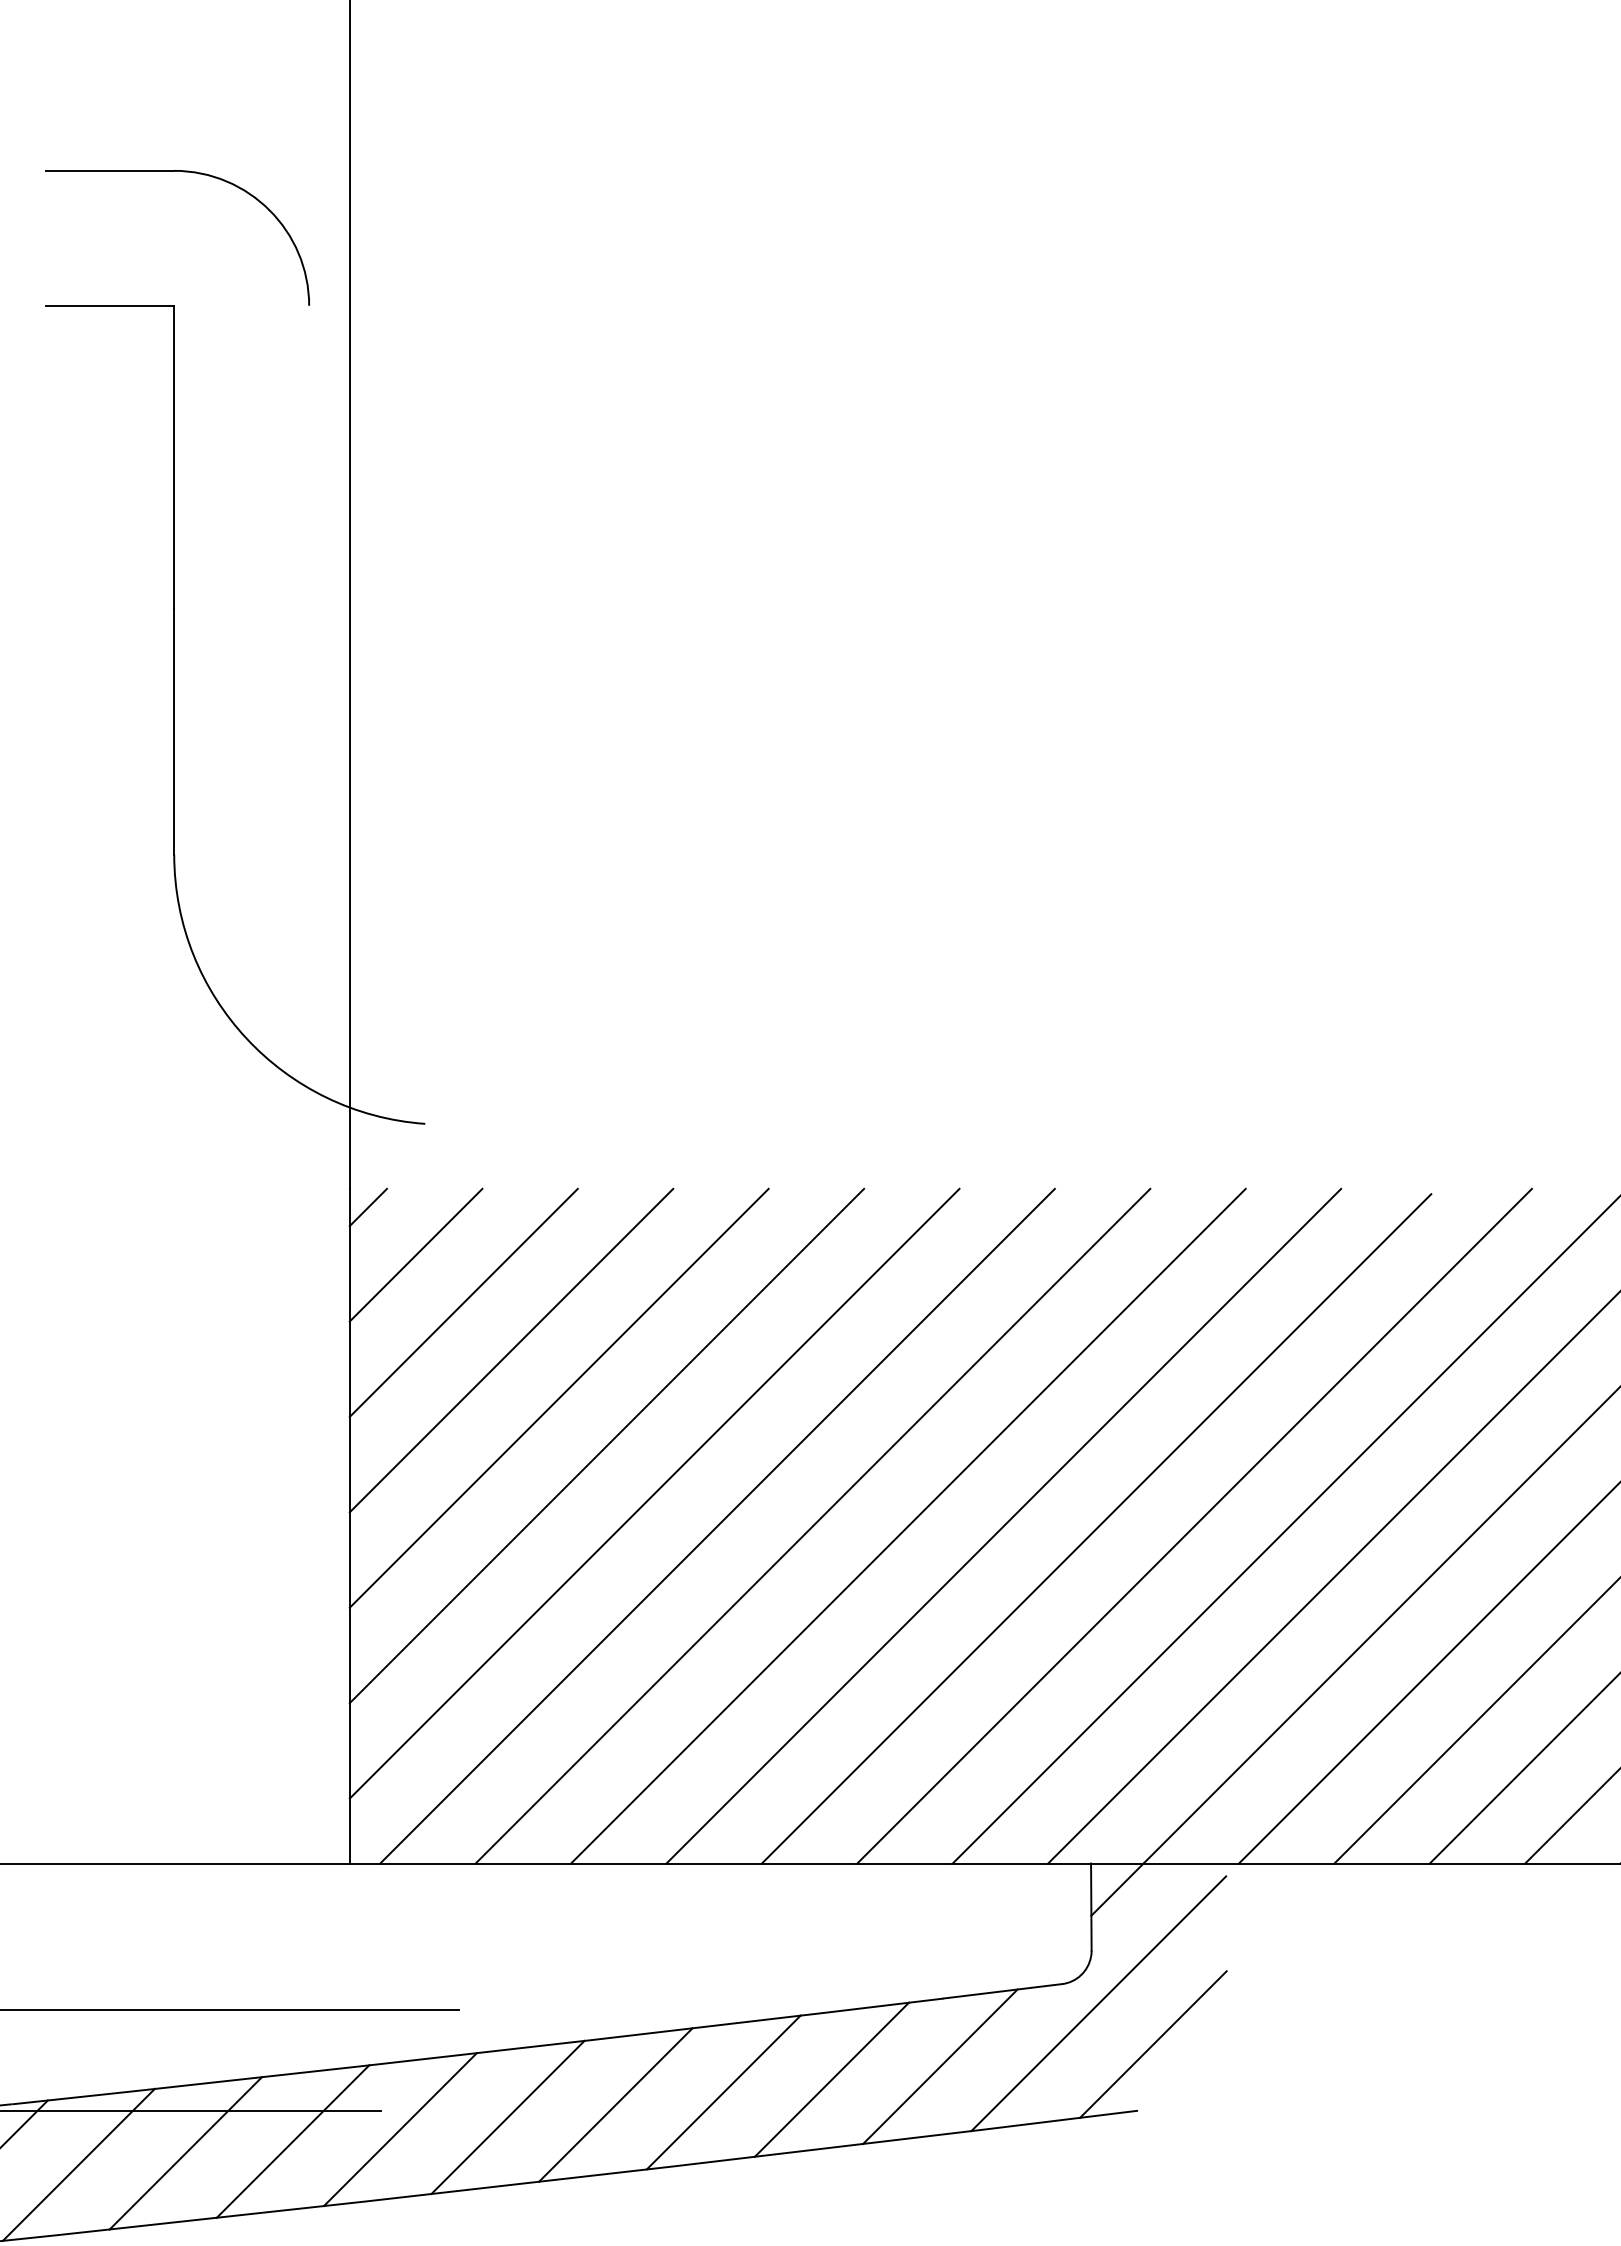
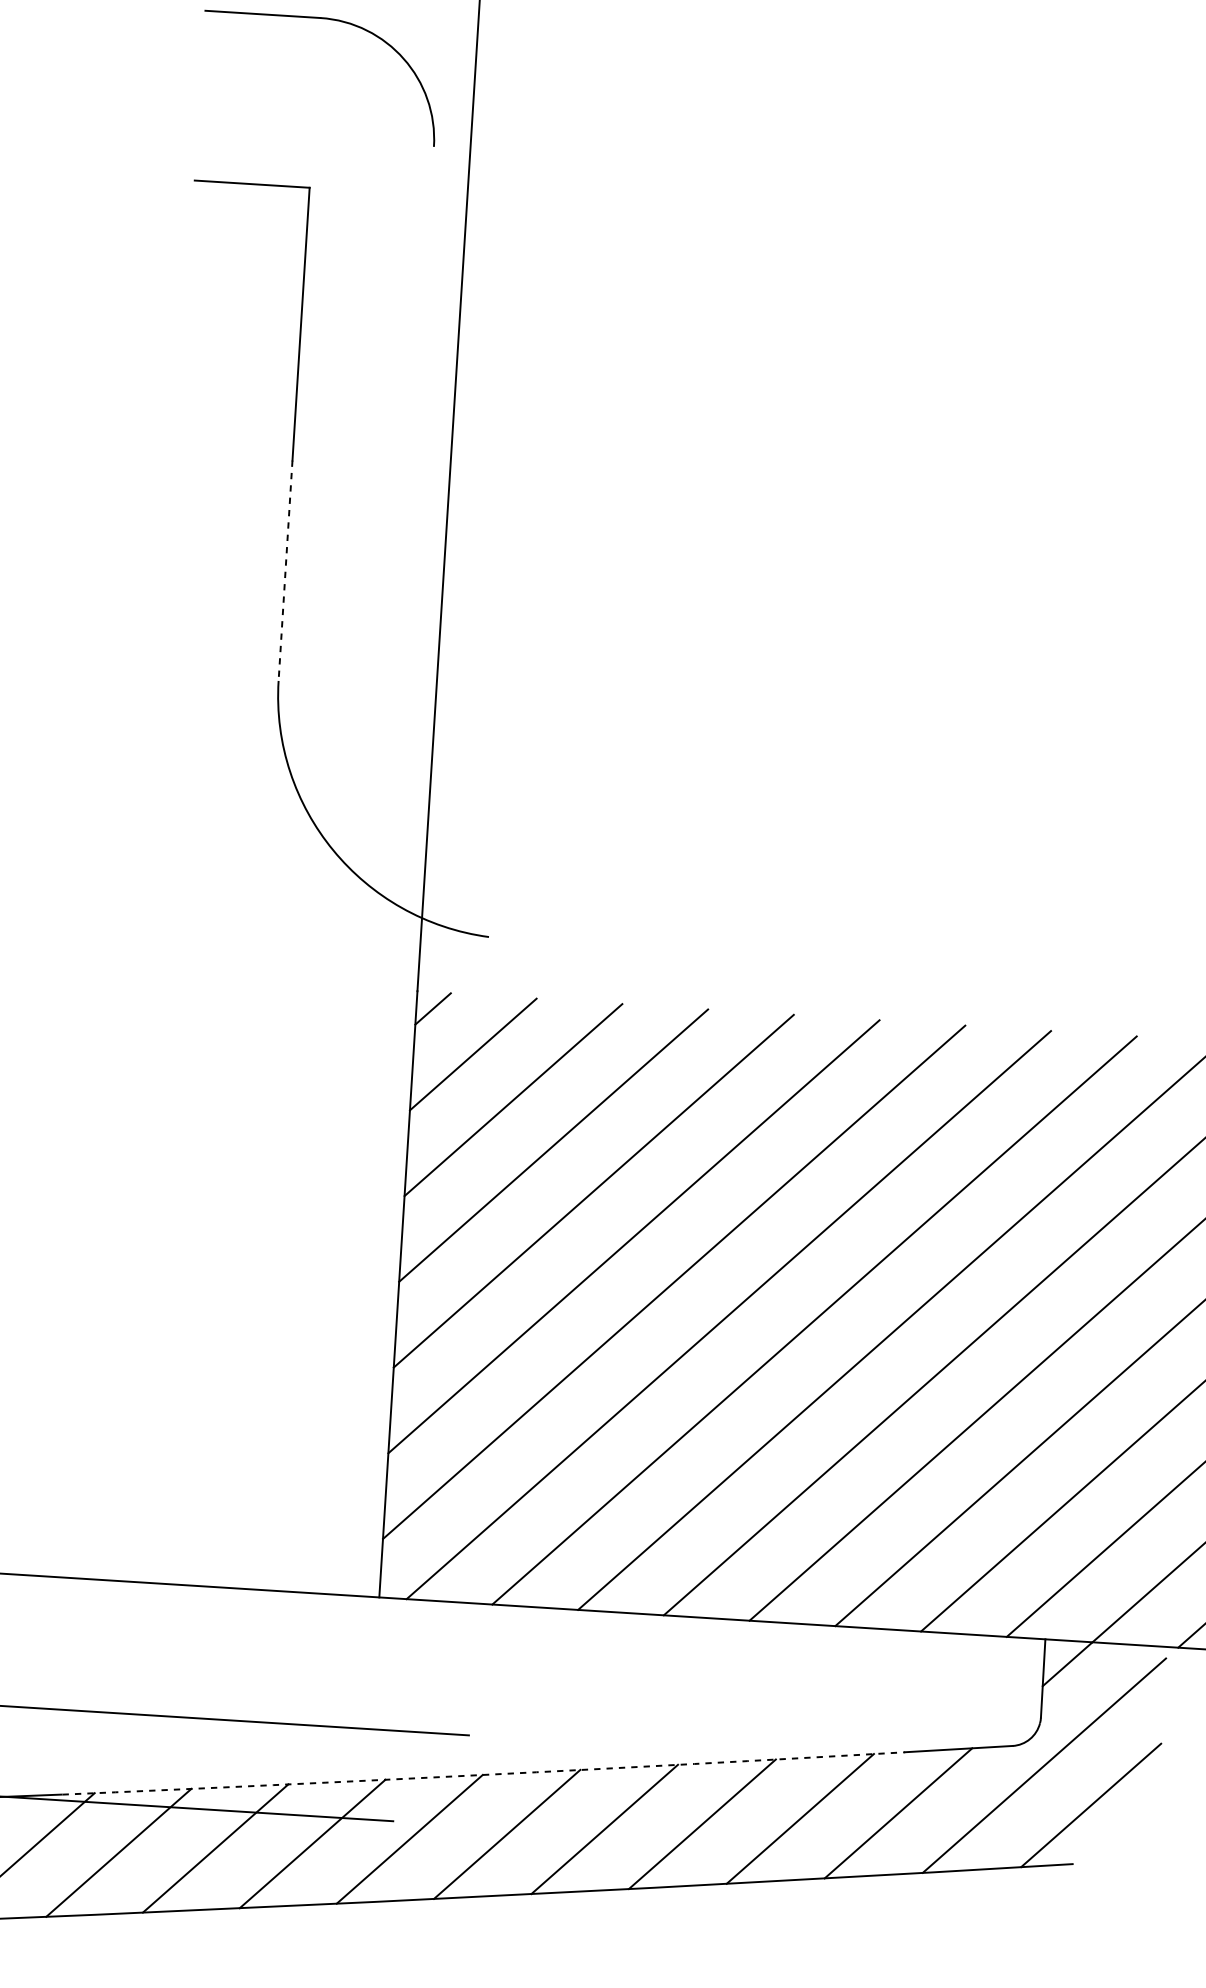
part: (183, 172) -> (328, 20), moved
line: (174, 732) -> (285, 571), solid -> dashed
arc: (478, 2053) -> (484, 1775), solid -> dashed

